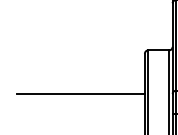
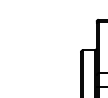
line: (79, 94) -> (43, 75), removed

